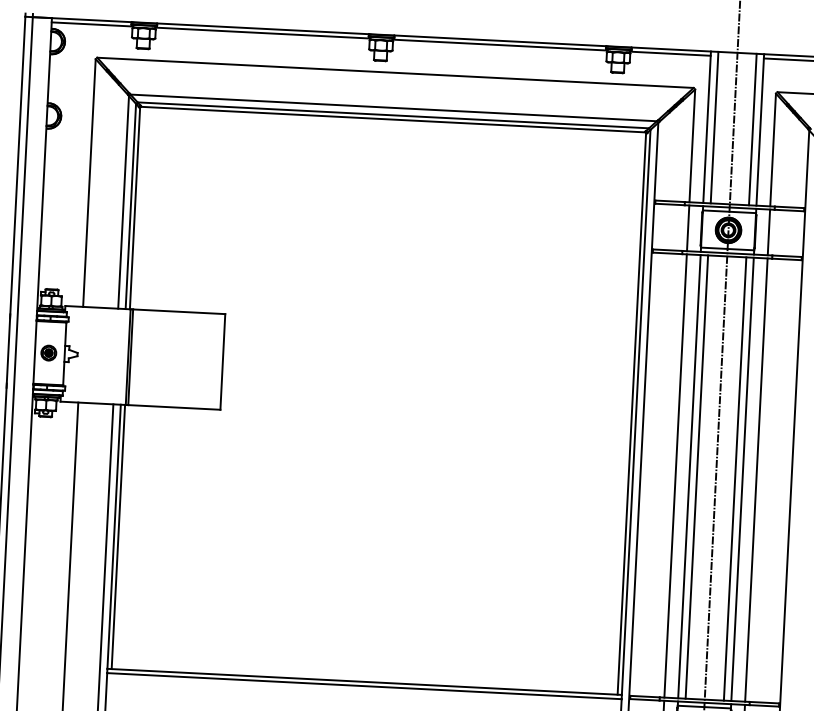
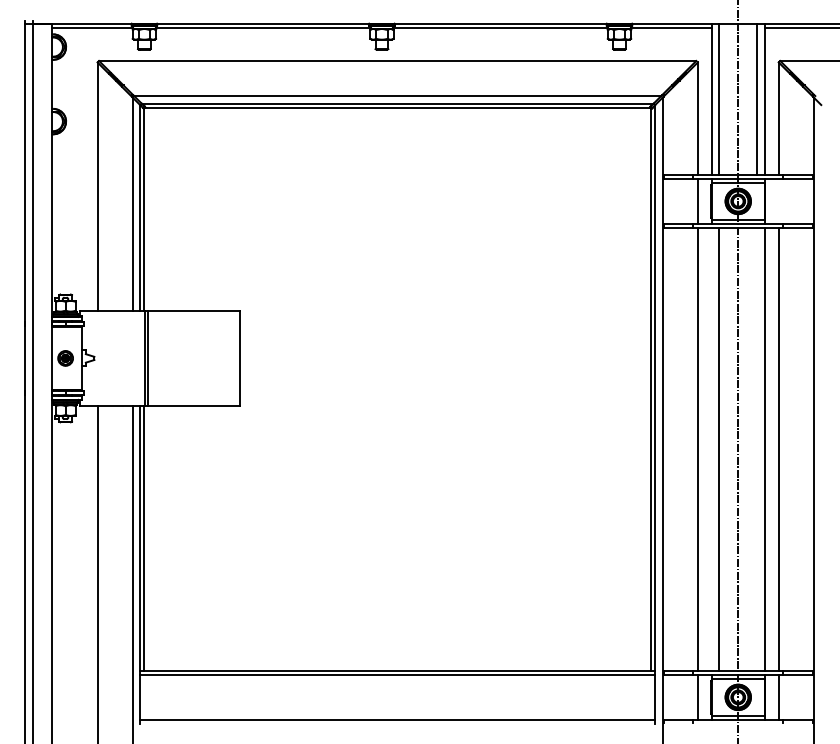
line: (768, 232) -> (778, 201), removed
line: (689, 476) -> (711, 449), removed
line: (735, 479) -> (757, 449), removed

